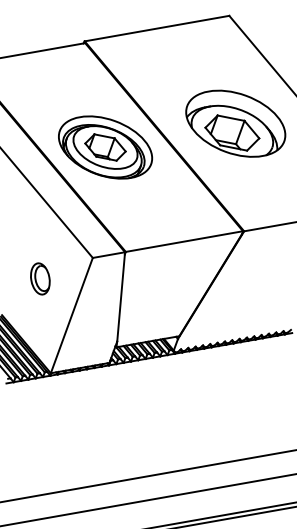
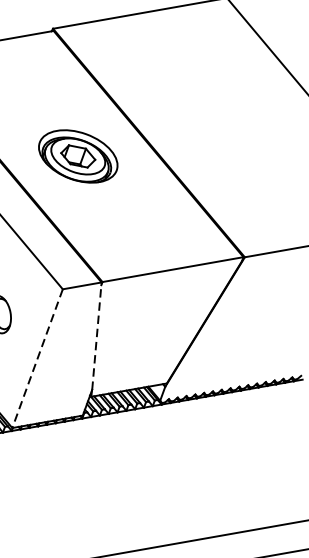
part: (235, 123) -> (234, 127), removed
part: (105, 147) -> (78, 156), size x0.7
line: (121, 296) -> (97, 335), solid -> dashed
line: (71, 316) -> (37, 359), solid -> dashed

